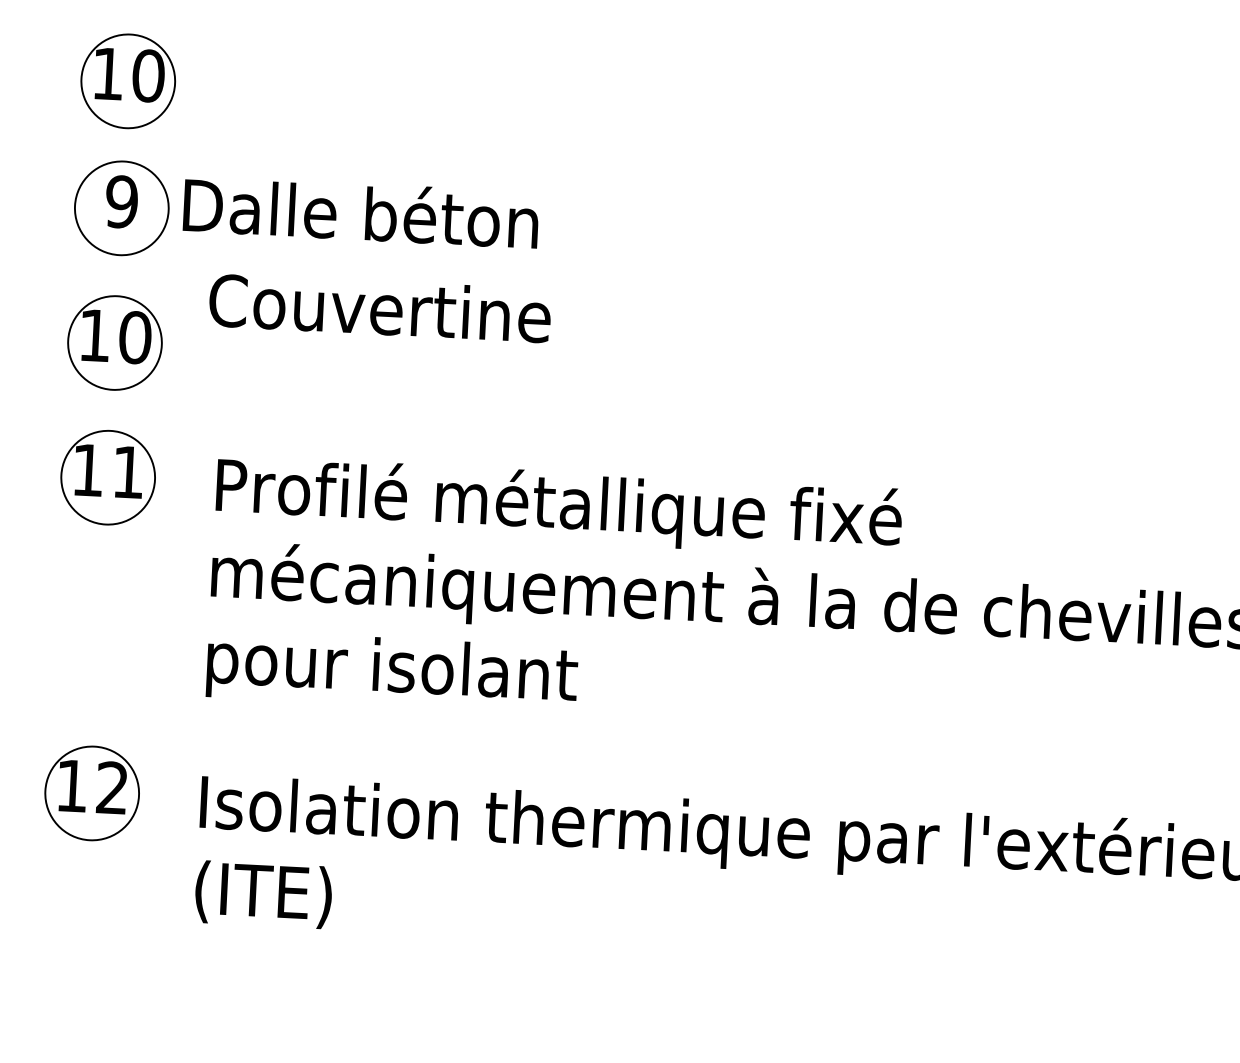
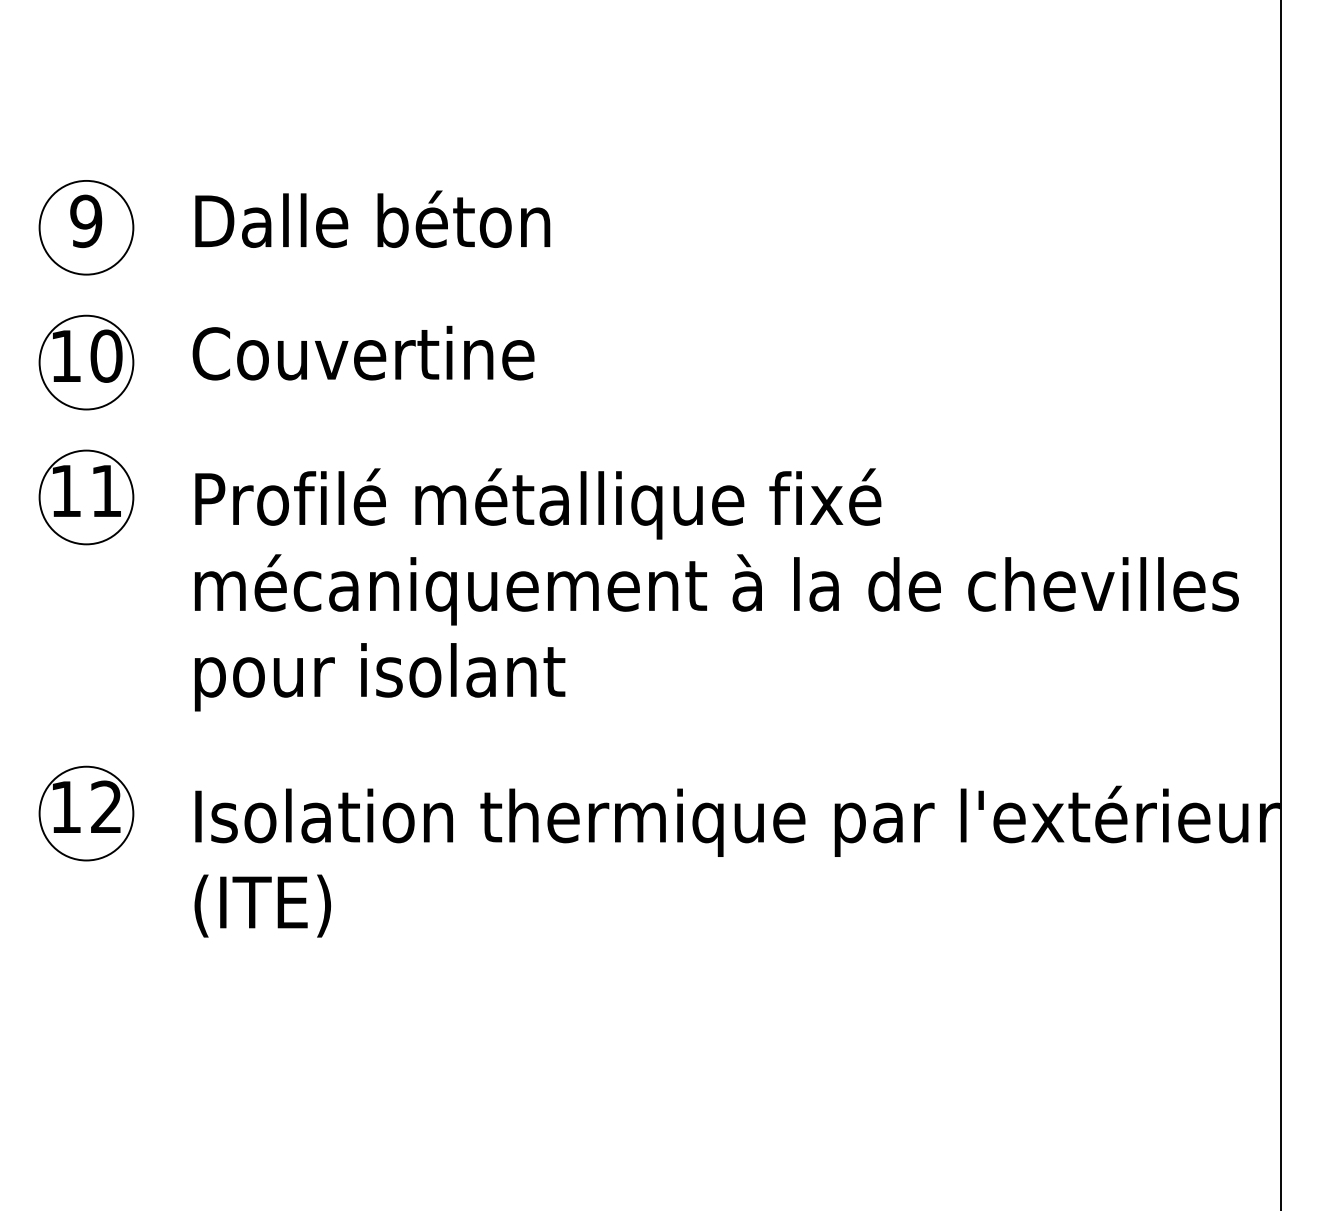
part: (128, 81) -> (86, 100), removed
text: (361, 211) -> (372, 218), moved
text: (380, 307) -> (363, 352), moved

